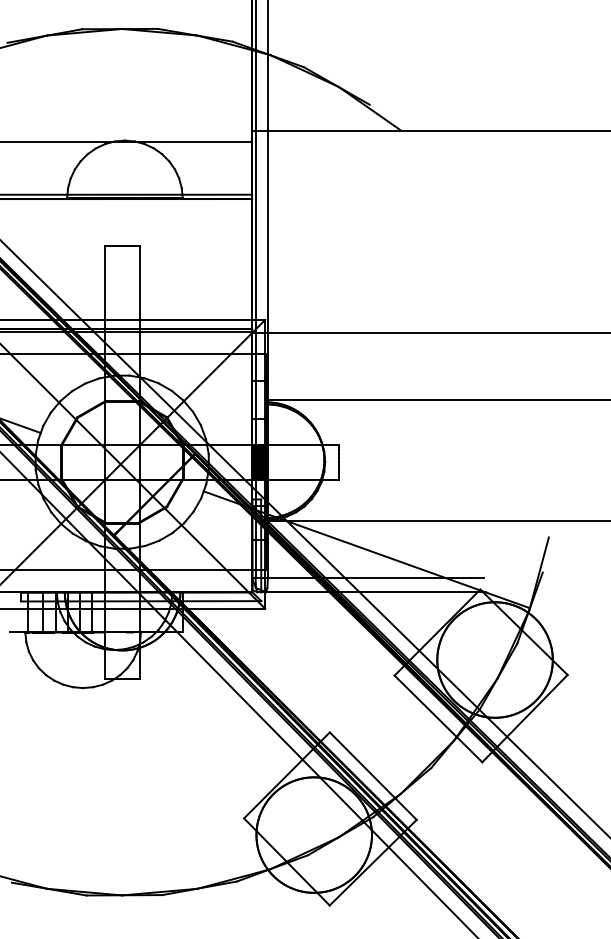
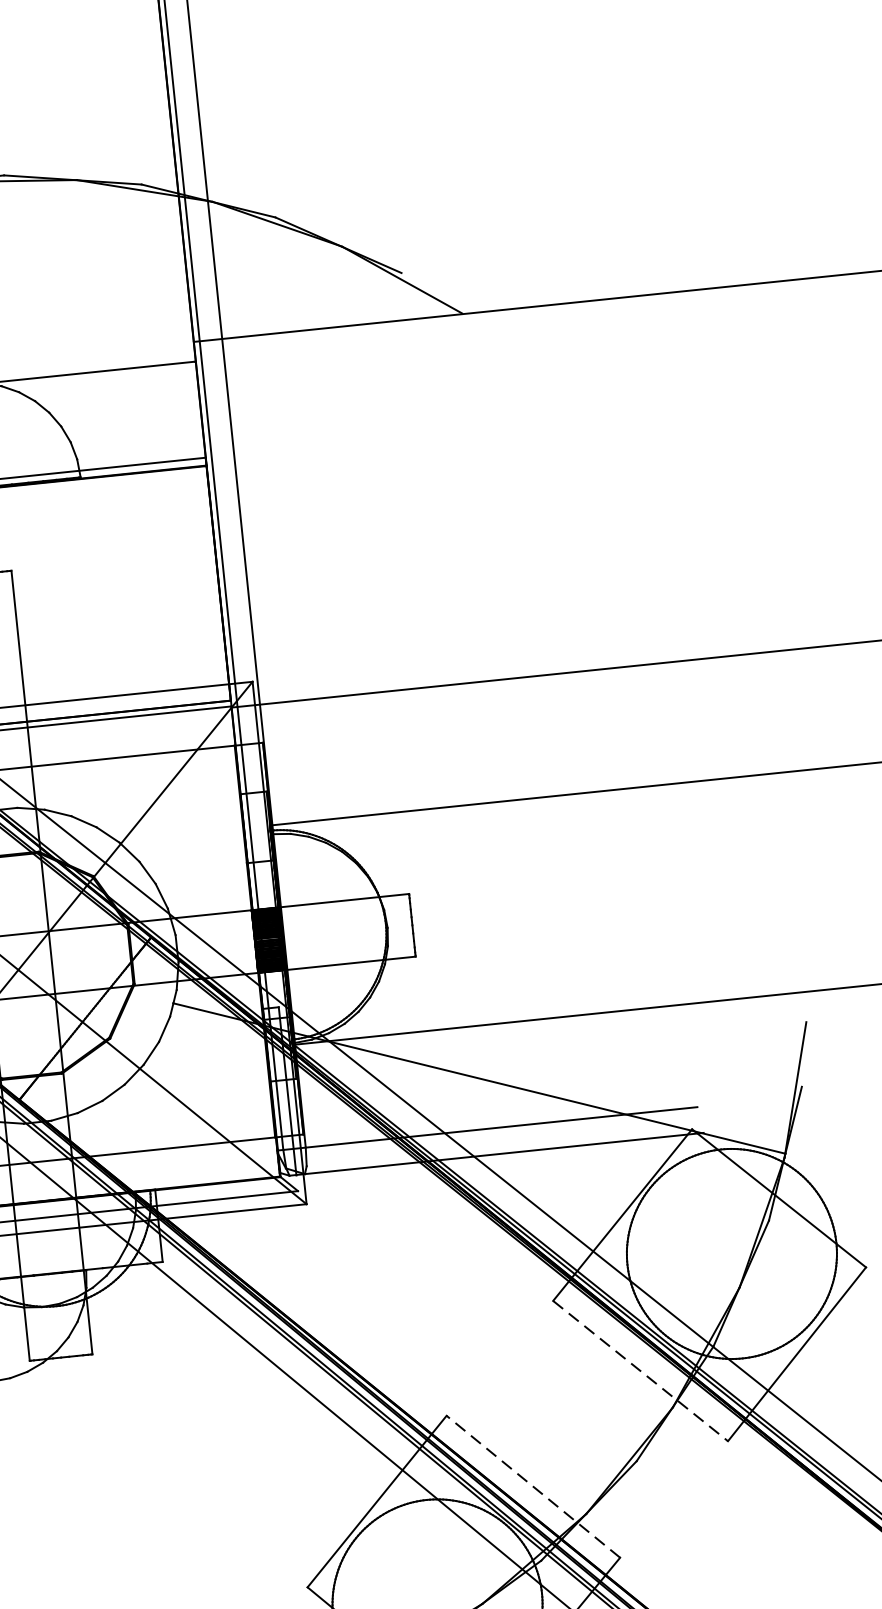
line: (438, 718) -> (640, 1370), solid -> dashed
line: (373, 776) -> (533, 1487), solid -> dashed

